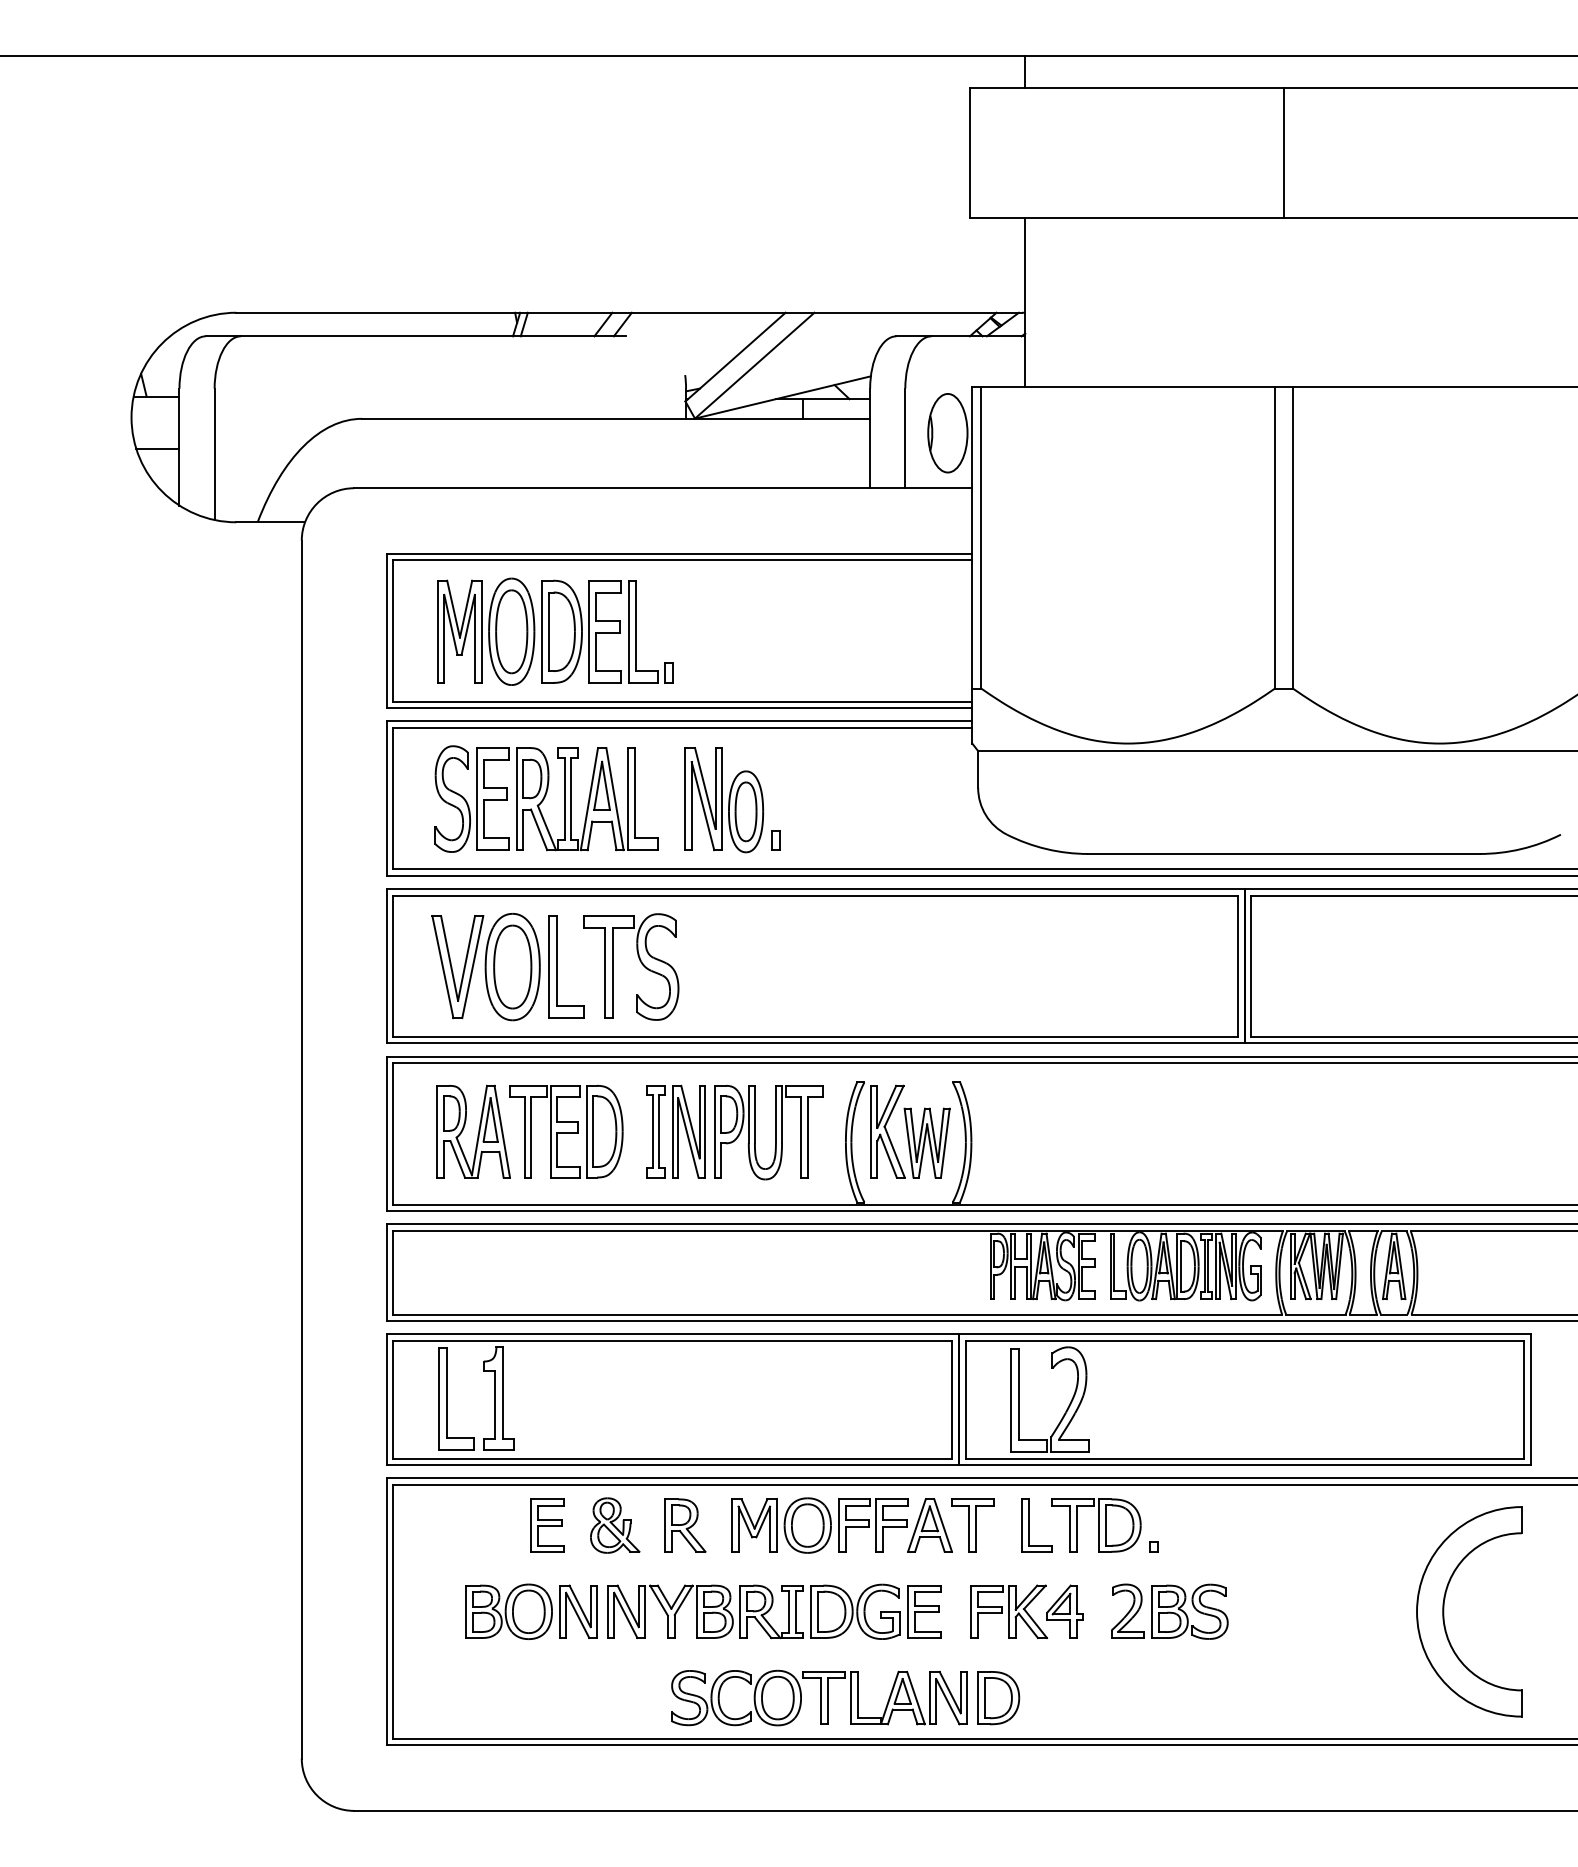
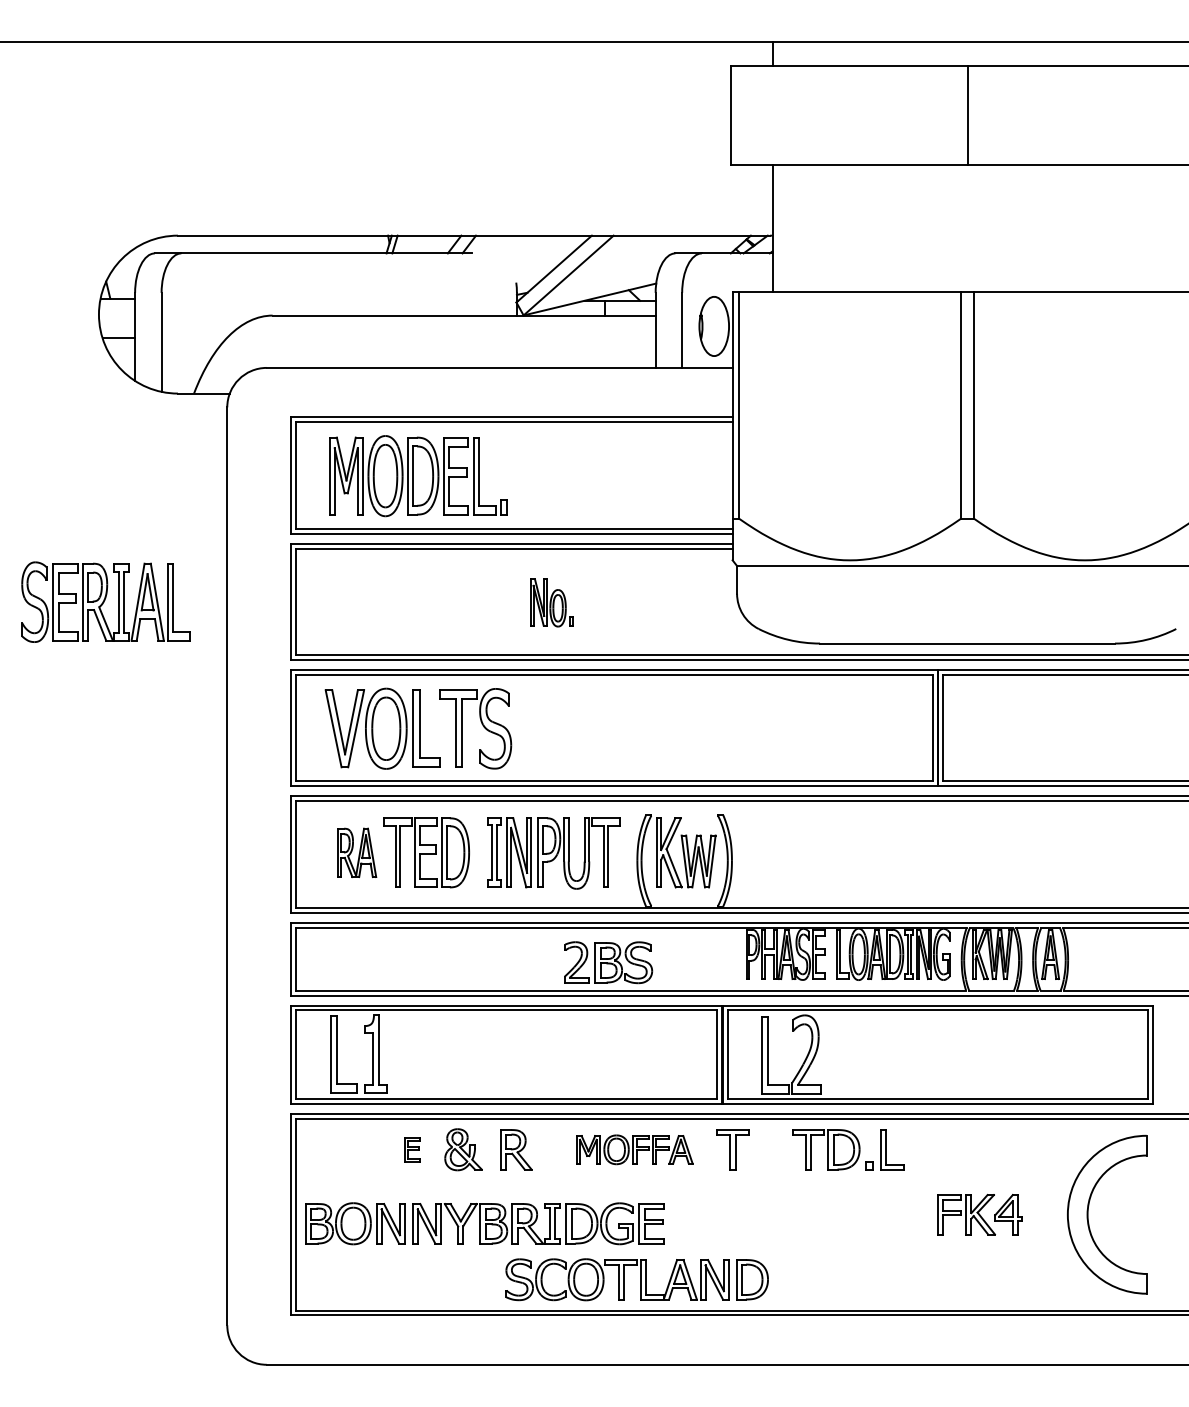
part: (546, 798) -> (105, 601), moved
part: (731, 799) -> (551, 602), size x0.6
part: (474, 1131) -> (357, 852), size x0.7
part: (547, 1525) -> (412, 1149), size x0.6
part: (842, 1525) -> (634, 1149), size x0.7
part: (1037, 1525) -> (892, 1149), moved
part: (702, 1611) -> (484, 1223), moved
part: (1026, 1611) -> (979, 1214), moved
part: (1169, 1611) -> (608, 962), moved

